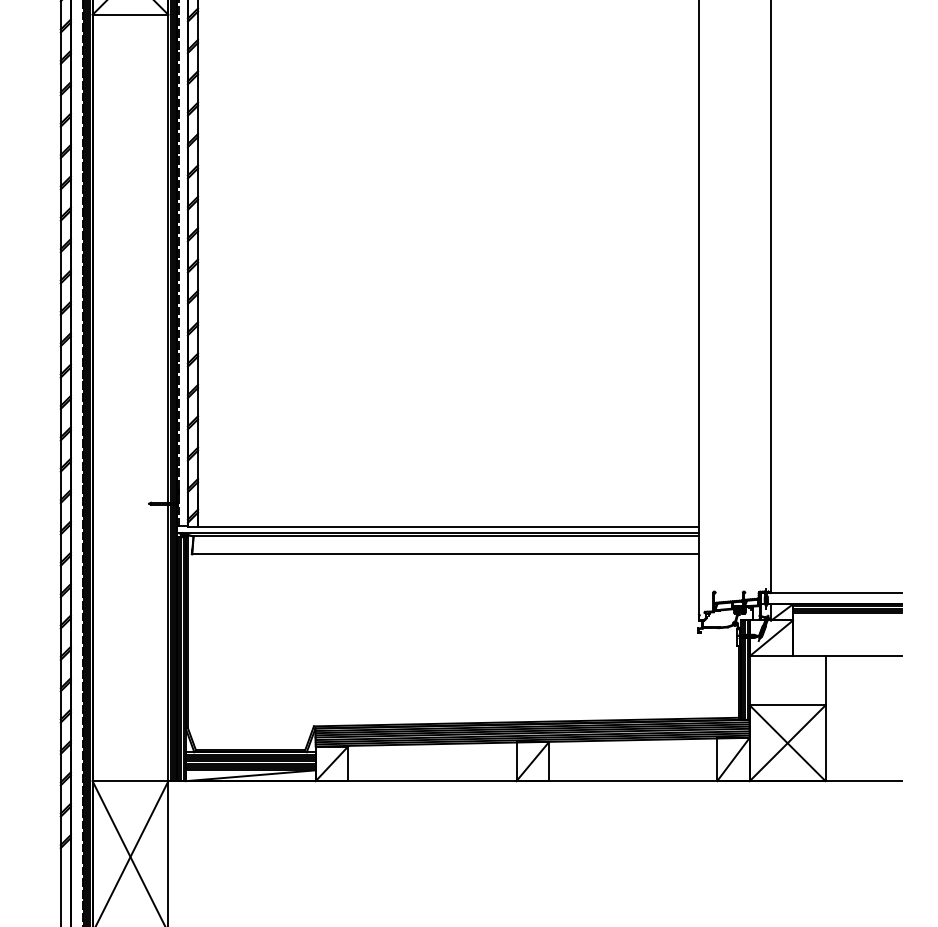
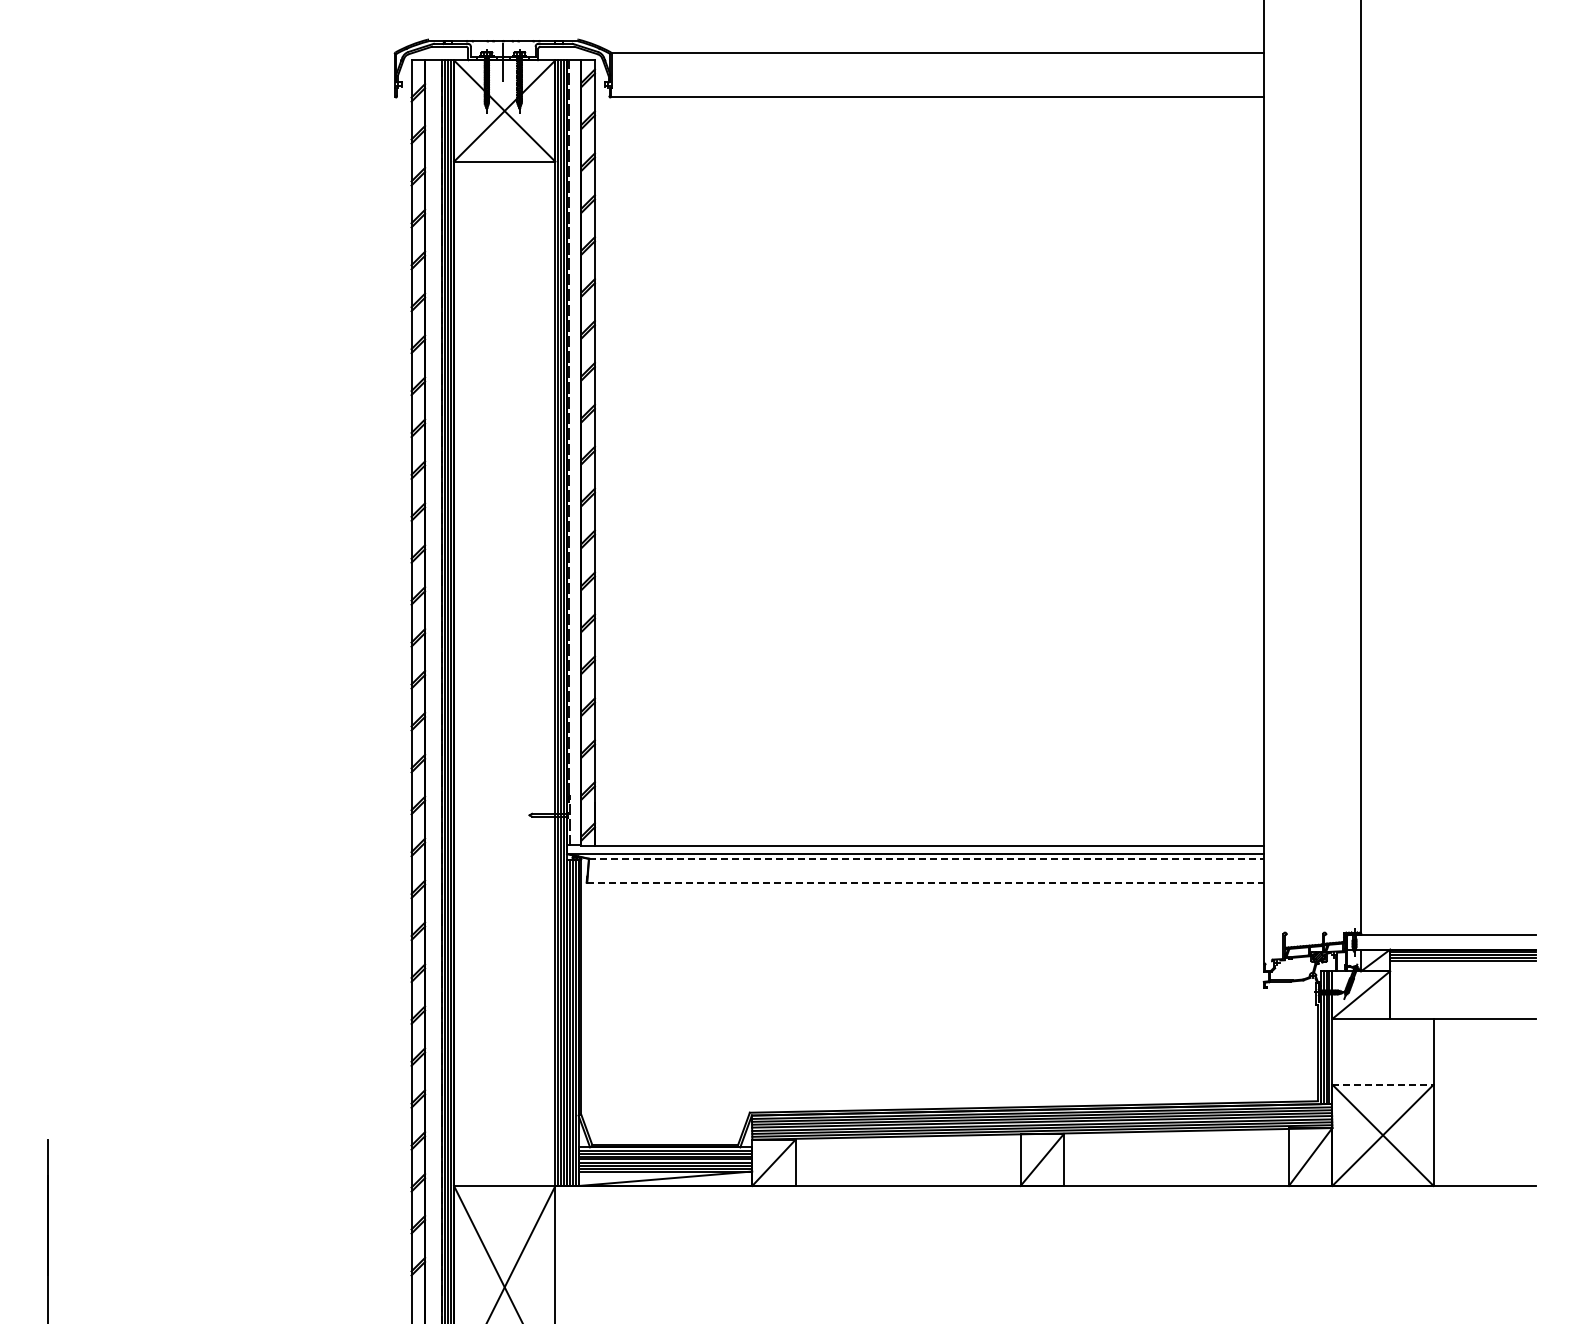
line: (446, 536) -> (927, 858), solid -> dashed
line: (445, 554) -> (925, 882), solid -> dashed
line: (788, 705) -> (1383, 1084), solid -> dashed

